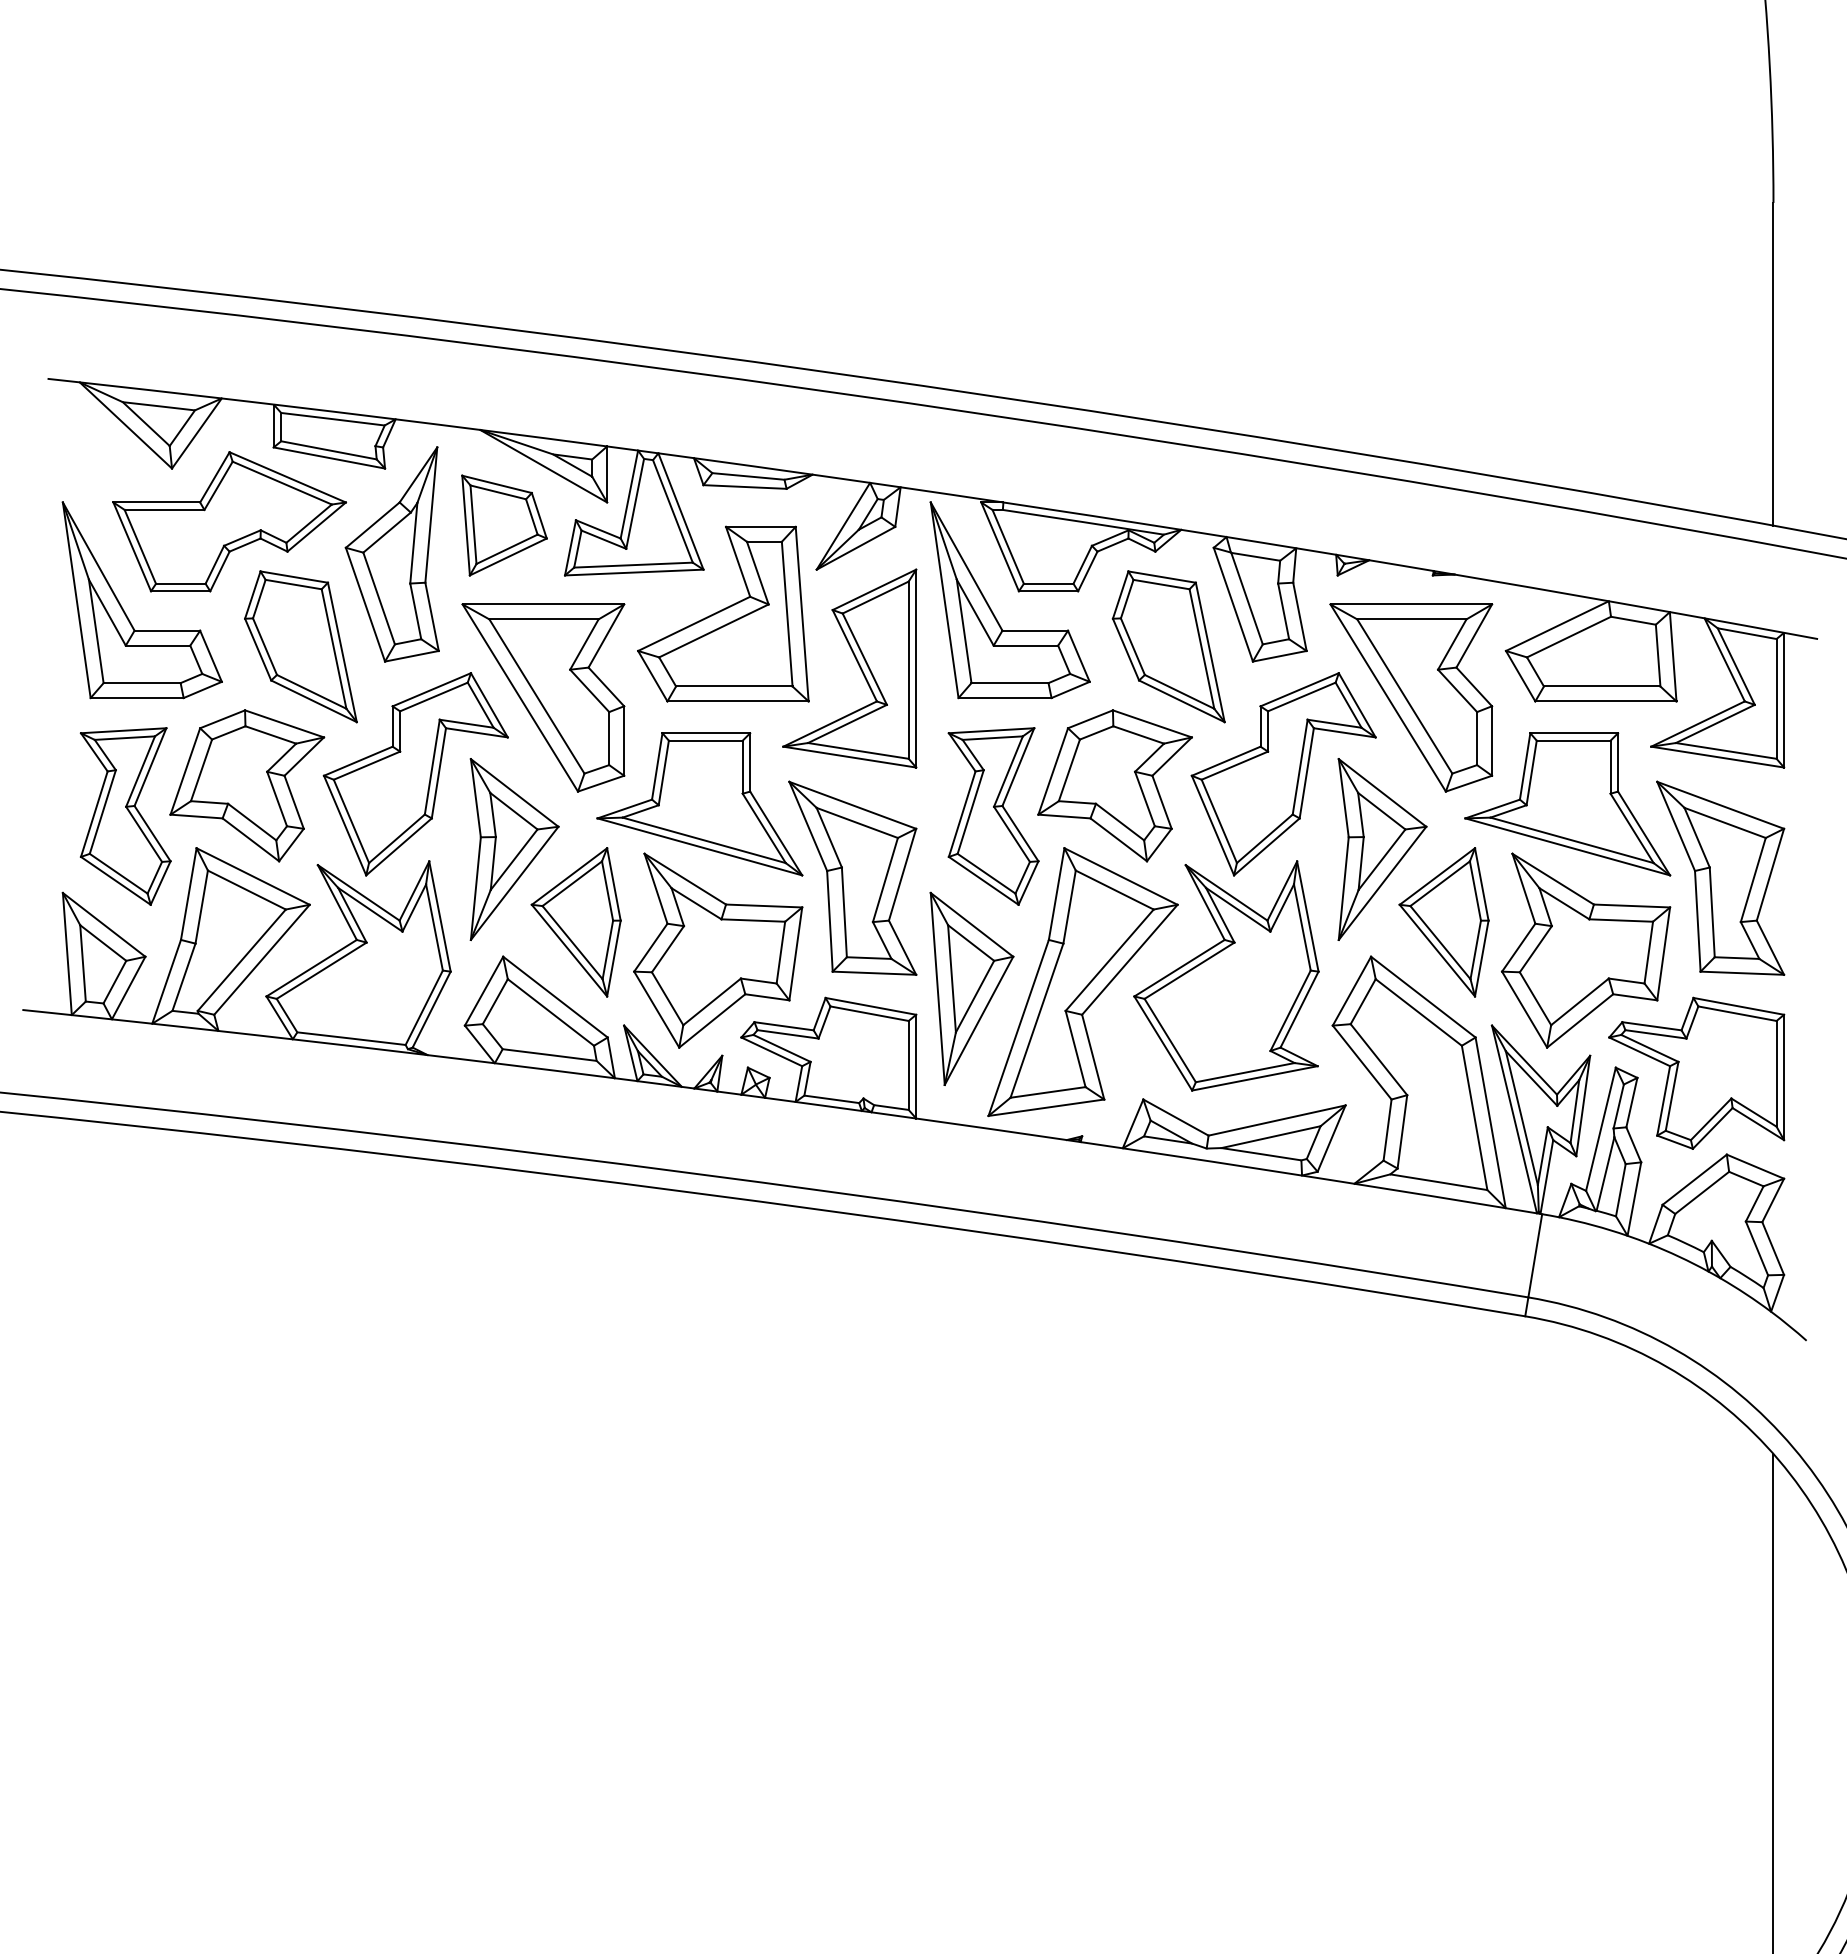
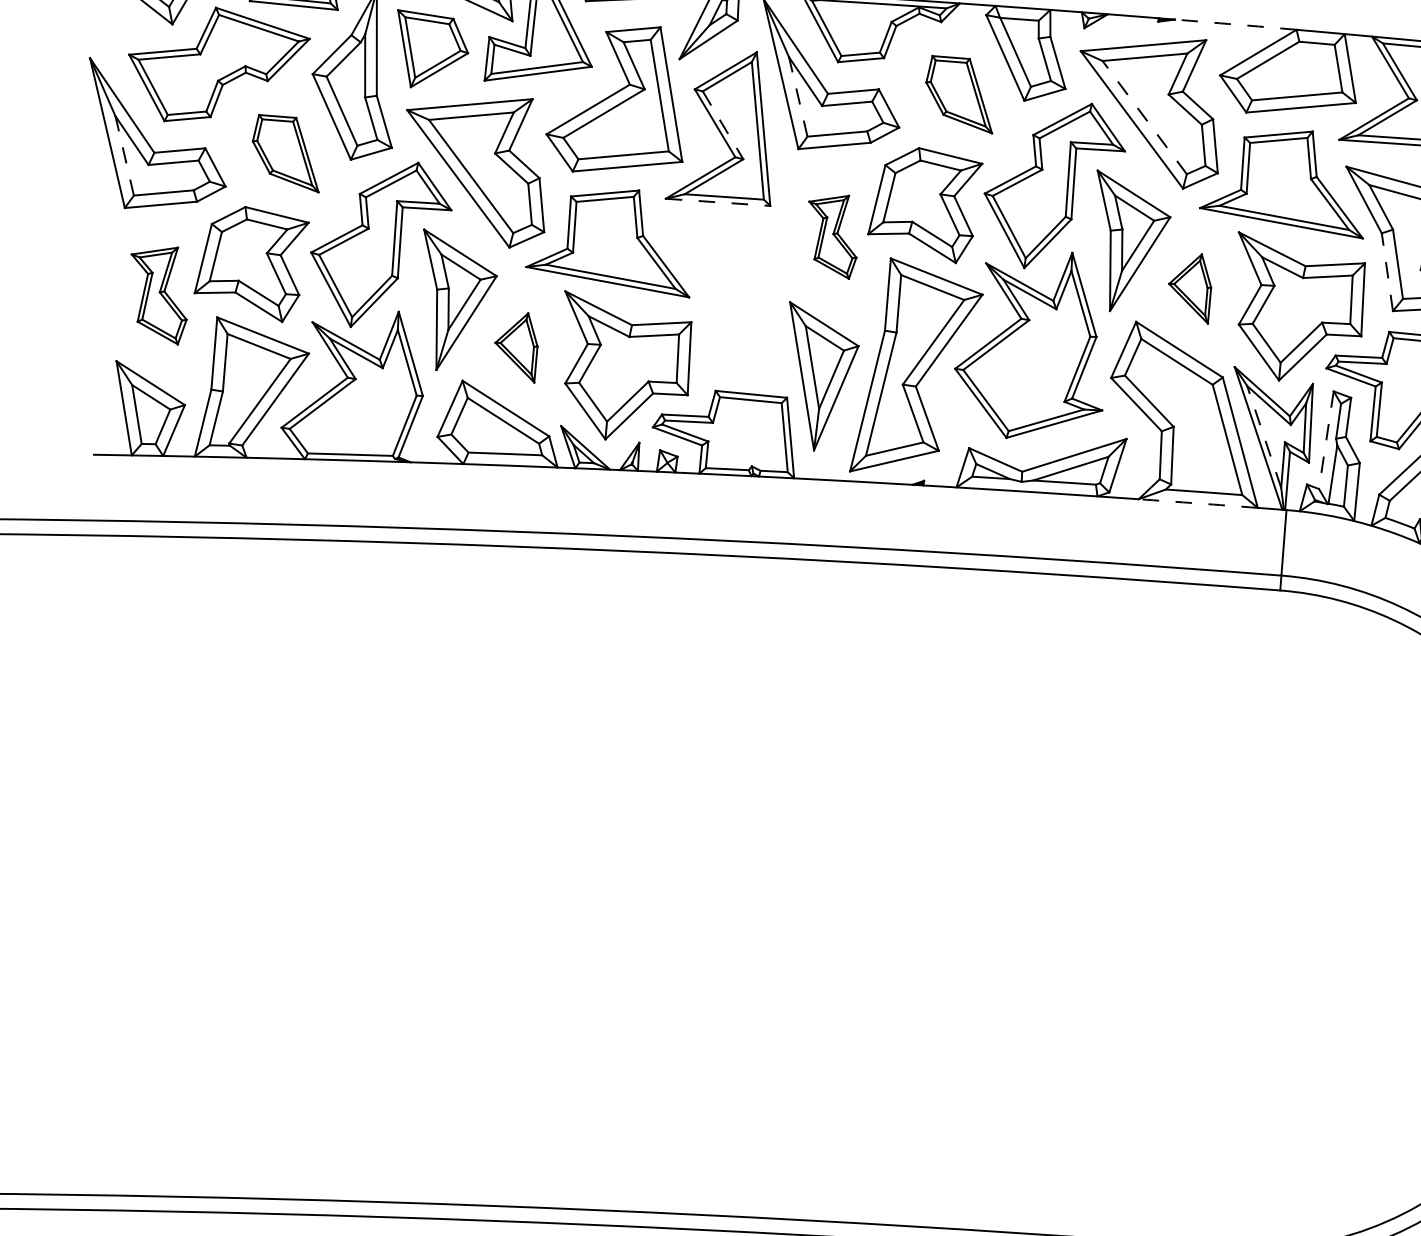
arc: (1531, 587) -> (1235, 24), solid -> dashed
line: (96, 630) -> (124, 155), solid -> dashed
line: (964, 630) -> (798, 96), solid -> dashed
part: (300, 646) -> (284, 153), size x0.7
part: (1168, 646) -> (957, 94), size x0.7
line: (864, 659) -> (722, 125), solid -> dashed
line: (1404, 696) -> (1144, 117), solid -> dashed
line: (850, 757) -> (718, 202), solid -> dashed
part: (125, 816) -> (159, 297), size x0.7
part: (993, 816) -> (833, 238), size x0.6
part: (852, 877) -> (728, 295), removed
line: (1697, 920) -> (1387, 271), solid -> dashed
part: (575, 922) -> (516, 349), size x0.6
part: (1443, 922) -> (1190, 290), size x0.6
line: (1521, 1118) -> (1263, 437), solid -> dashed
line: (1600, 1129) -> (1326, 440), solid -> dashed
arc: (1430, 1195) -> (1198, 503), solid -> dashed

